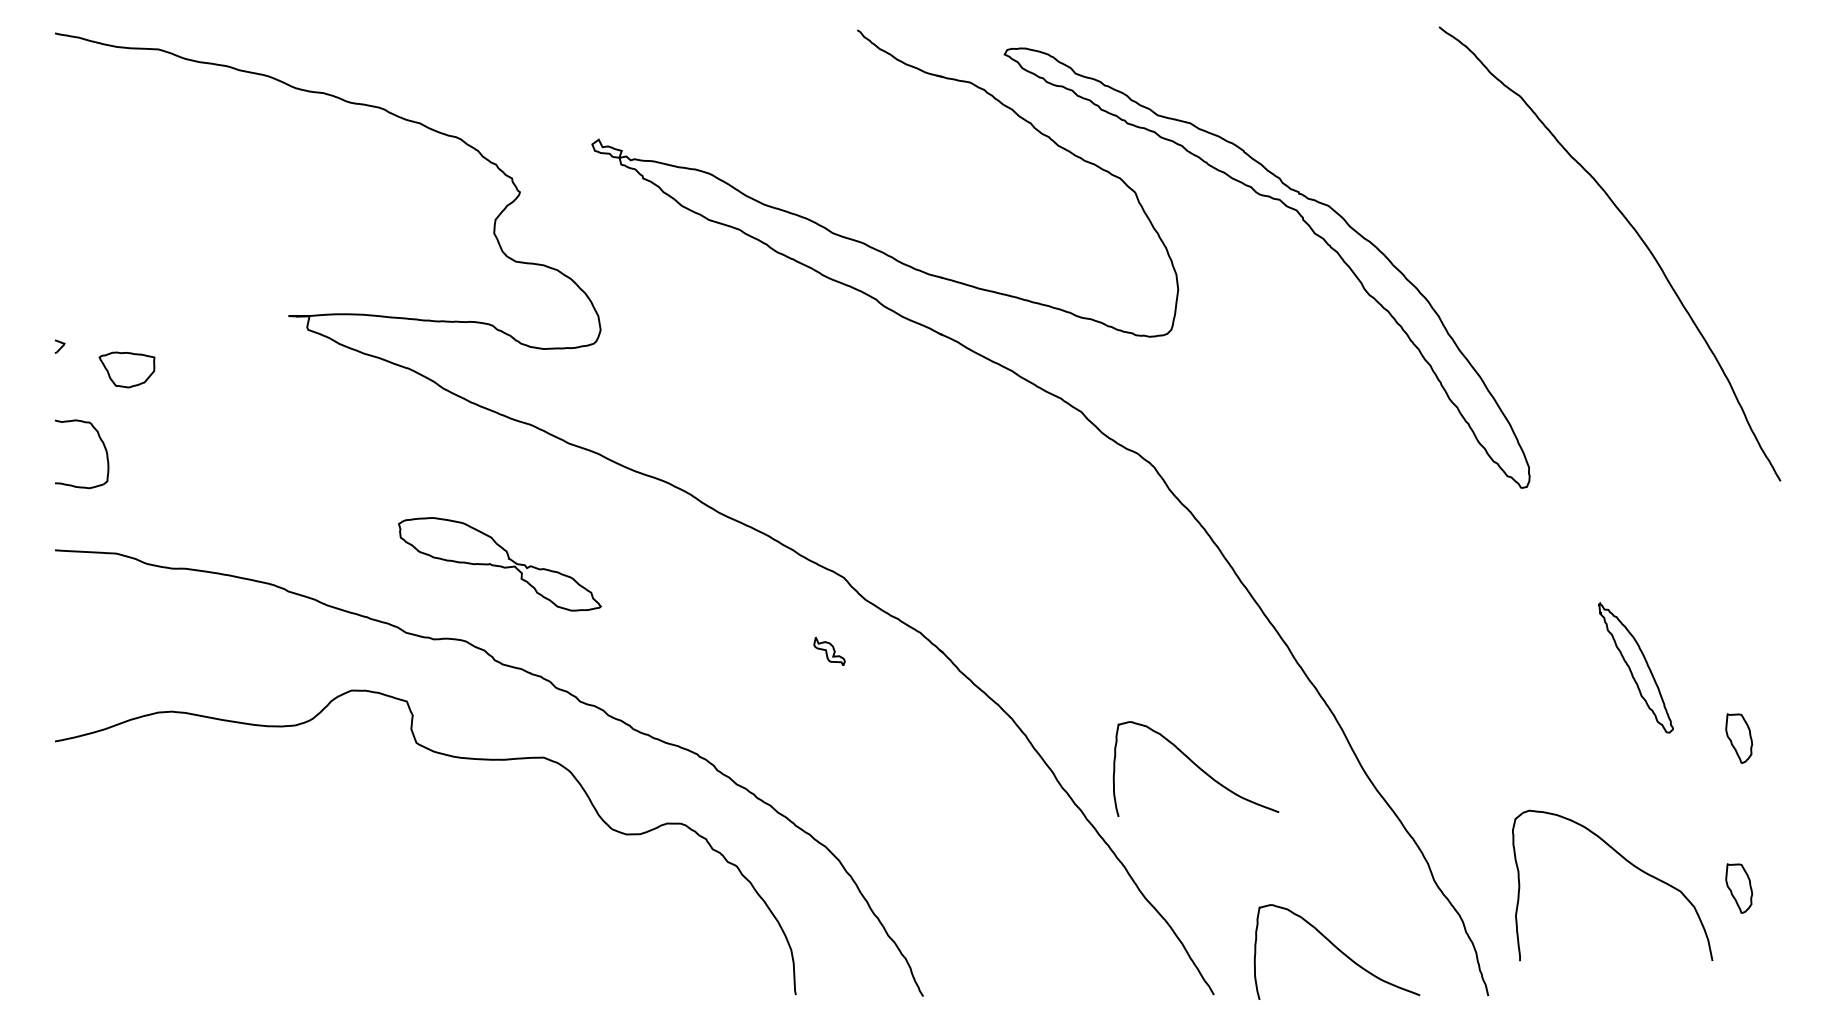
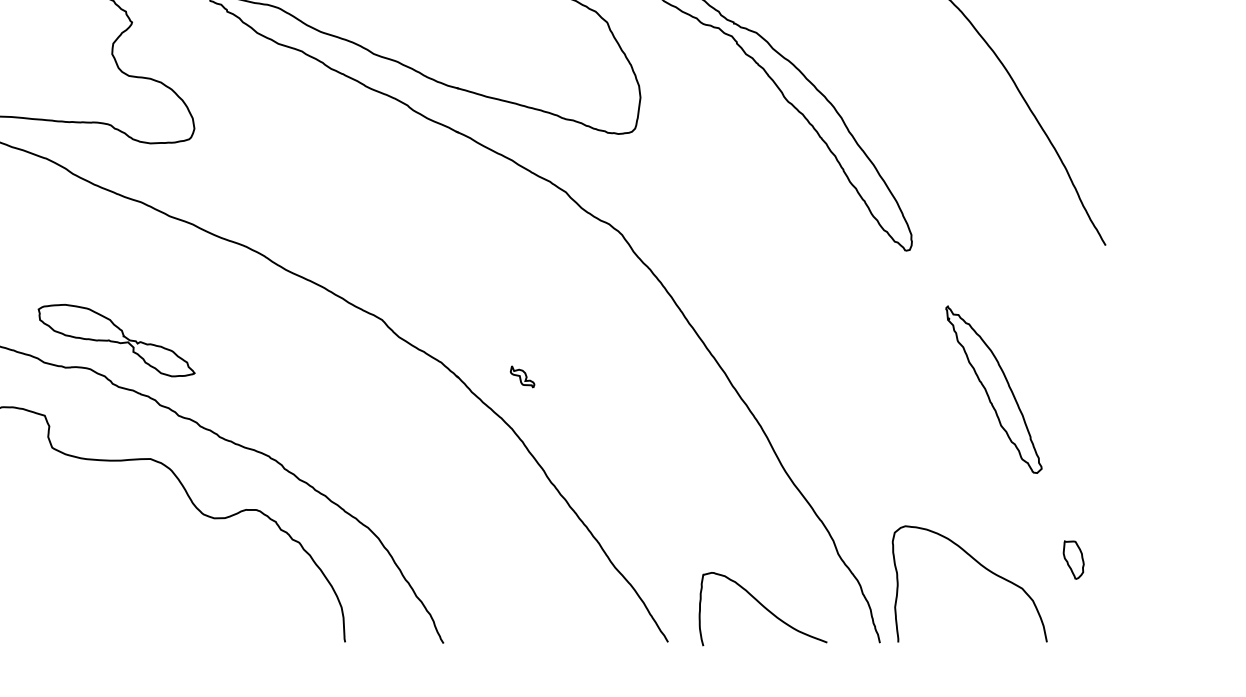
part: (499, 564) -> (116, 340), moved
part: (829, 651) -> (522, 377), moved
part: (1635, 667) -> (993, 389), size x1.67
part: (1739, 738) -> (1073, 444), removed
curve: (1196, 766) -> (654, 465), removed
curve: (1627, 862) -> (981, 566), moved

